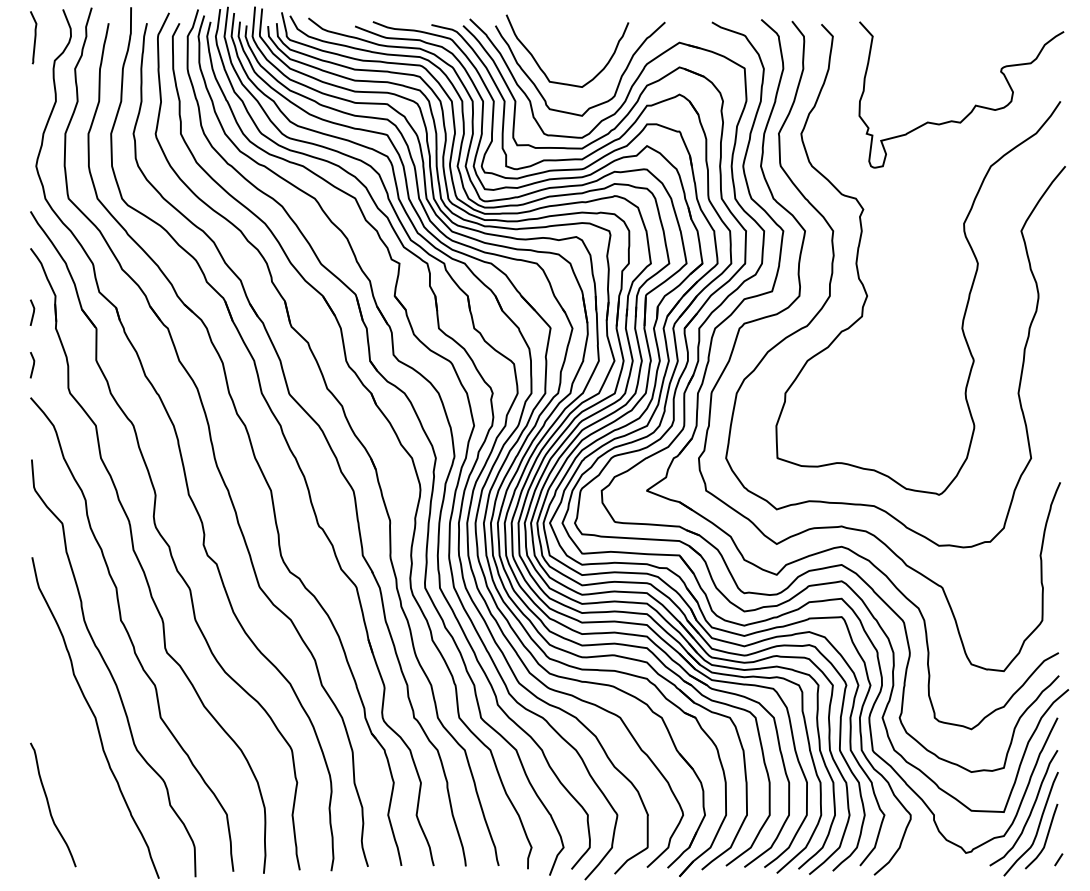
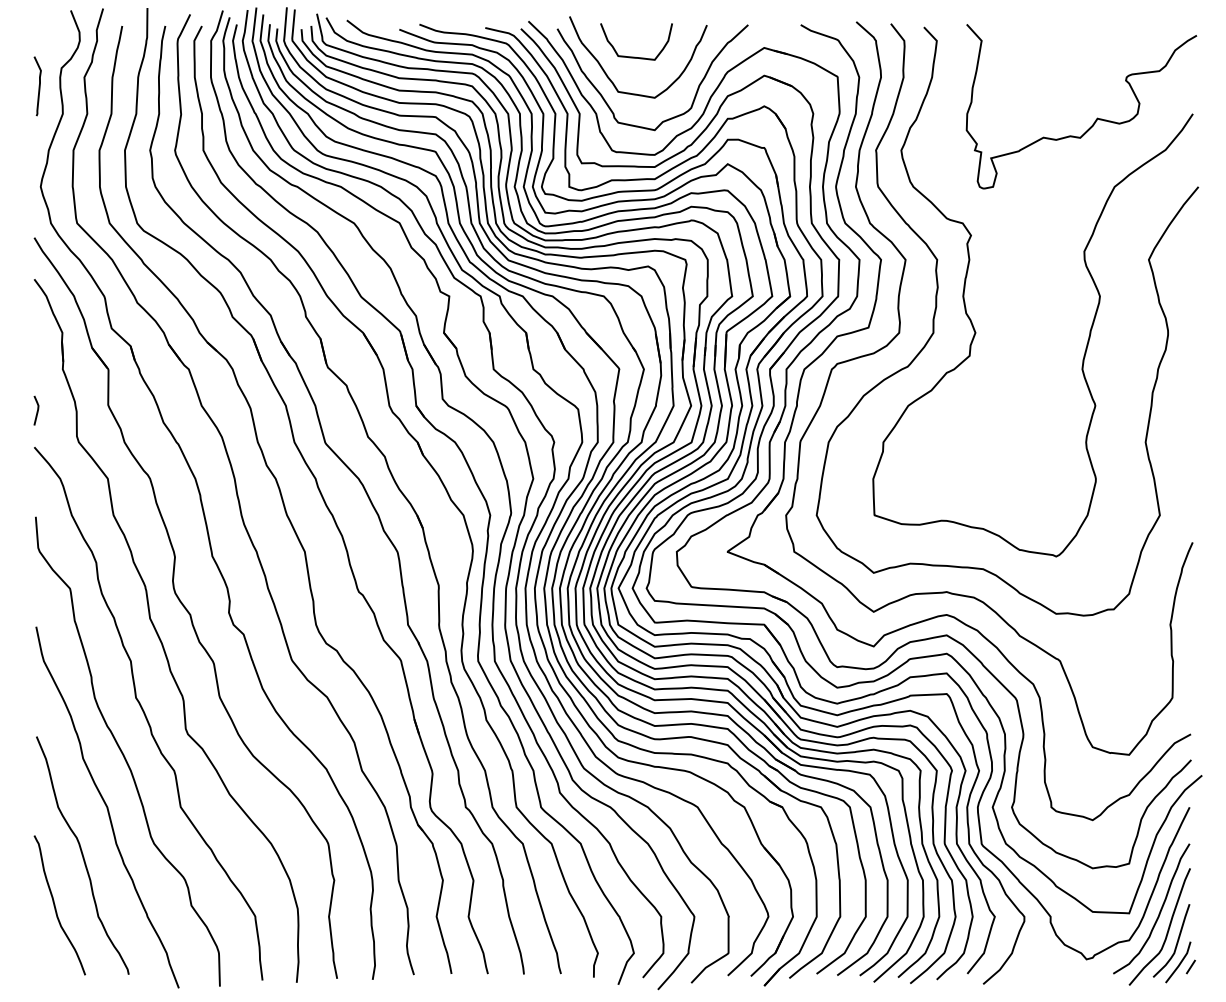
curve: (34, 37) -> (38, 86), moved
curve: (565, 50) -> (635, 56), added
line: (33, 312) -> (37, 351), removed
curve: (73, 760) -> (82, 855), added
line: (1048, 855) -> (1179, 962), added

